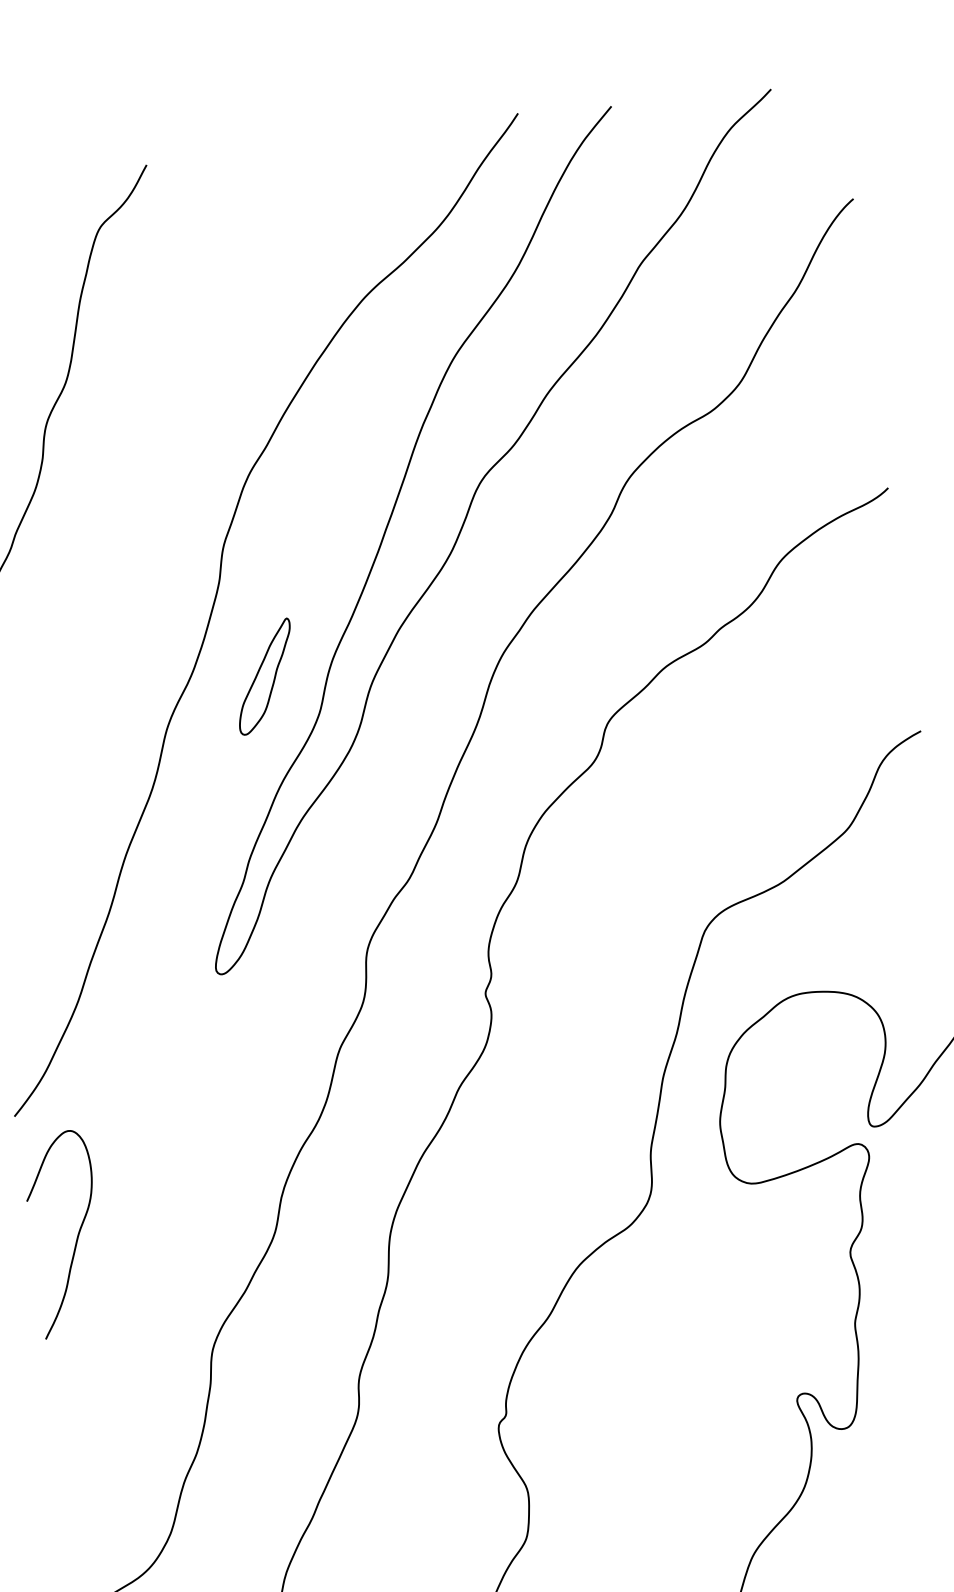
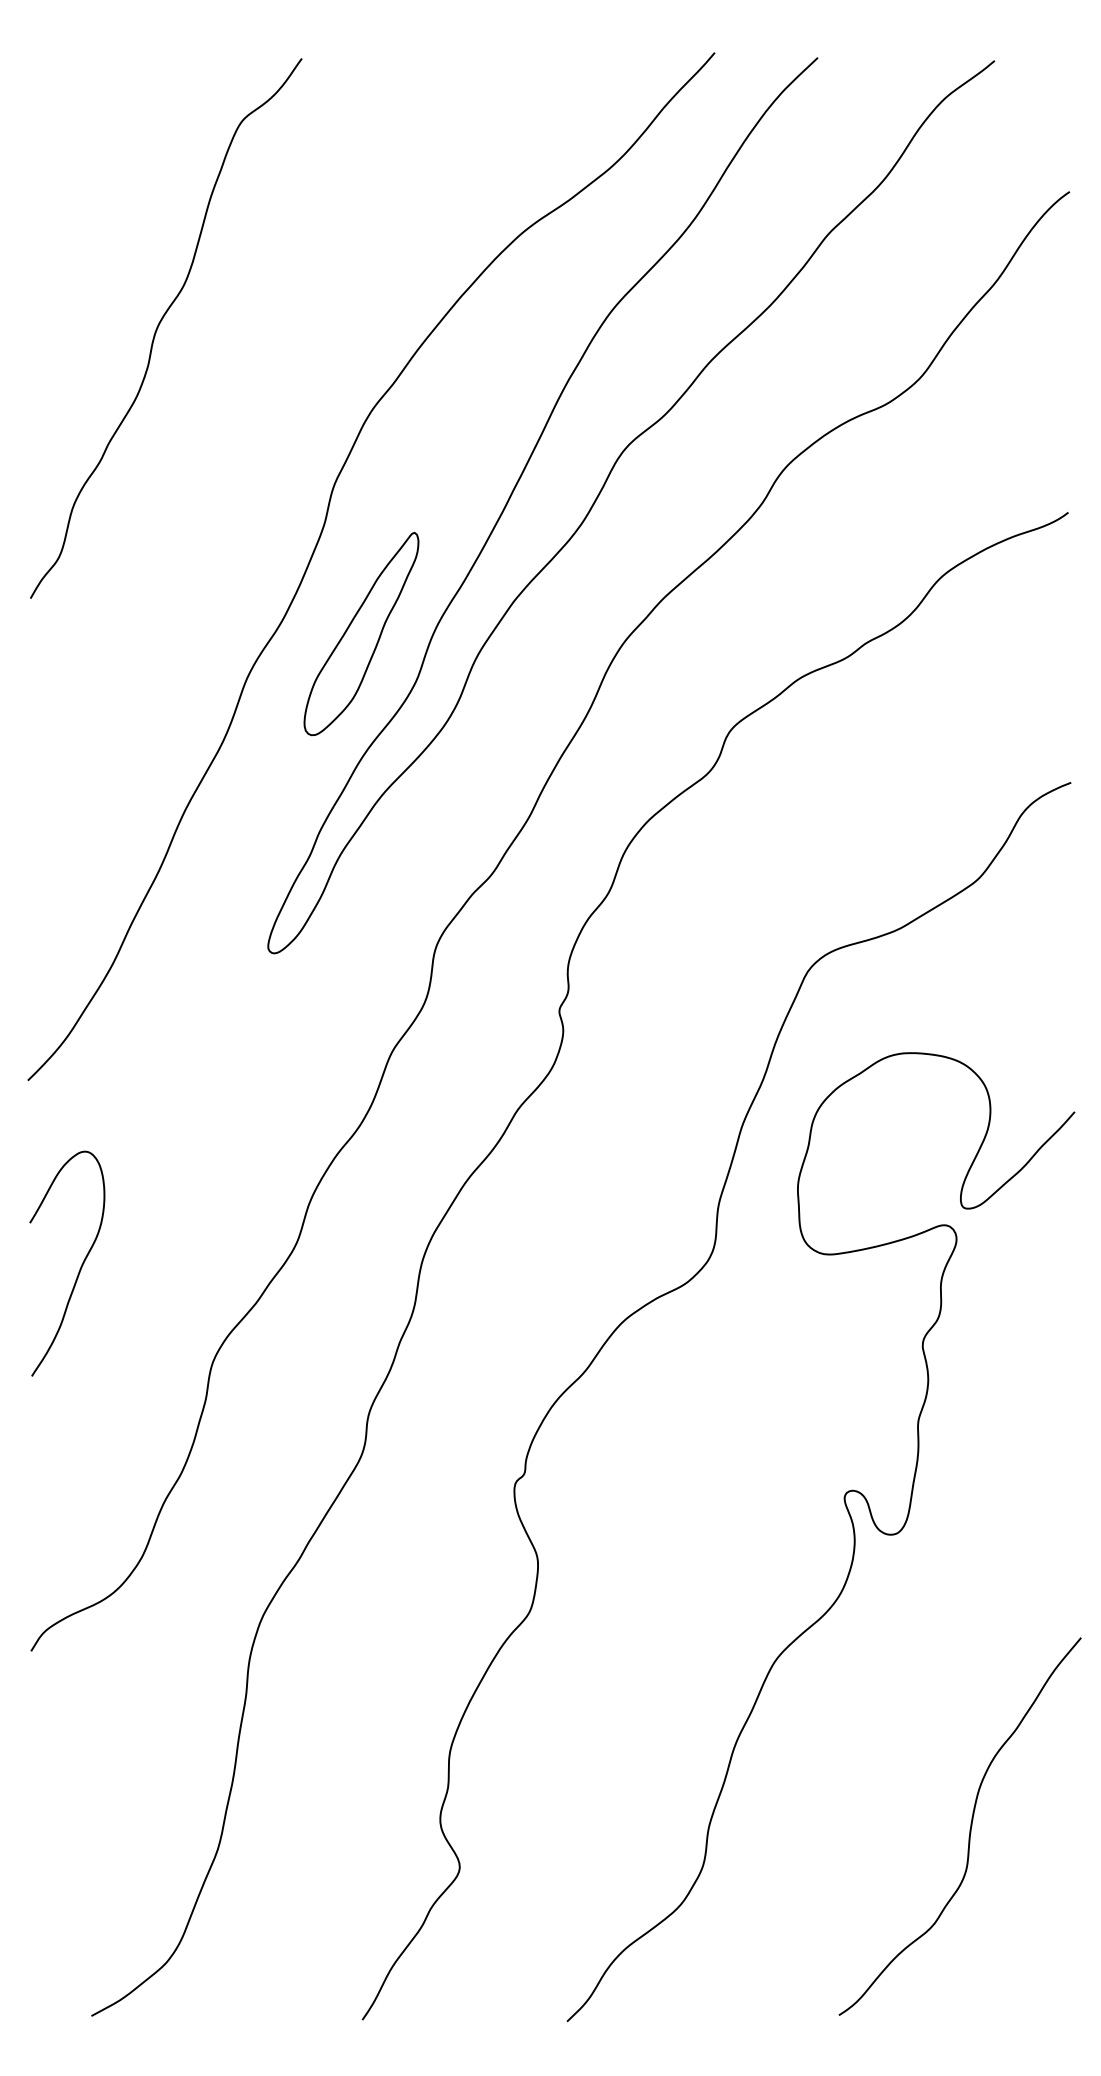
part: (264, 676) -> (361, 633), size x1.67
curve: (77, 1234) -> (80, 1266), moved

